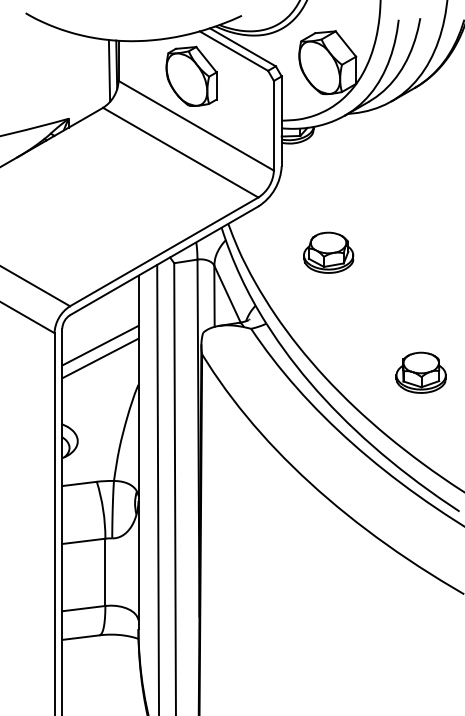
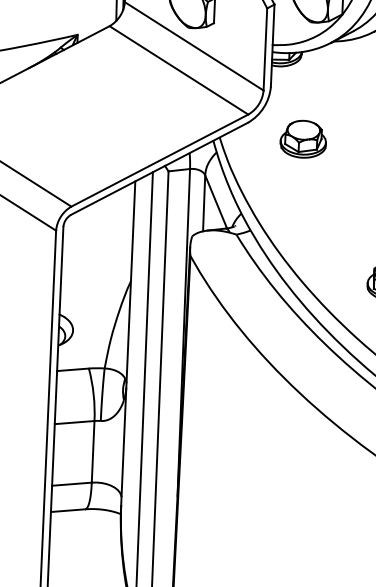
part: (328, 252) -> (303, 138), moved
line: (100, 345) -> (97, 243), removed
line: (100, 358) -> (97, 255), removed

